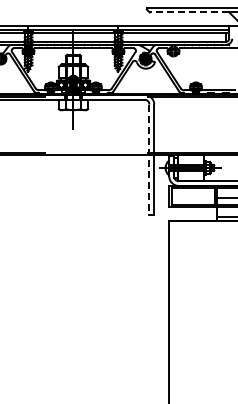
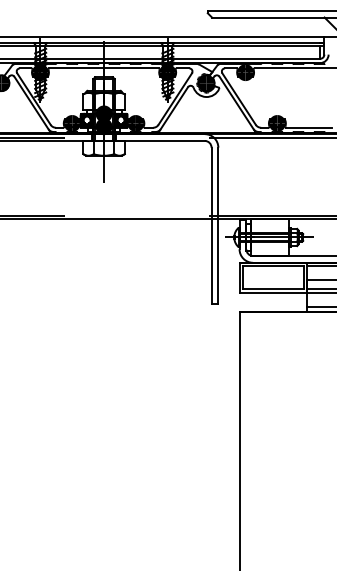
line: (189, 12) -> (268, 17), dashed -> solid
line: (149, 160) -> (211, 226), dashed -> solid

